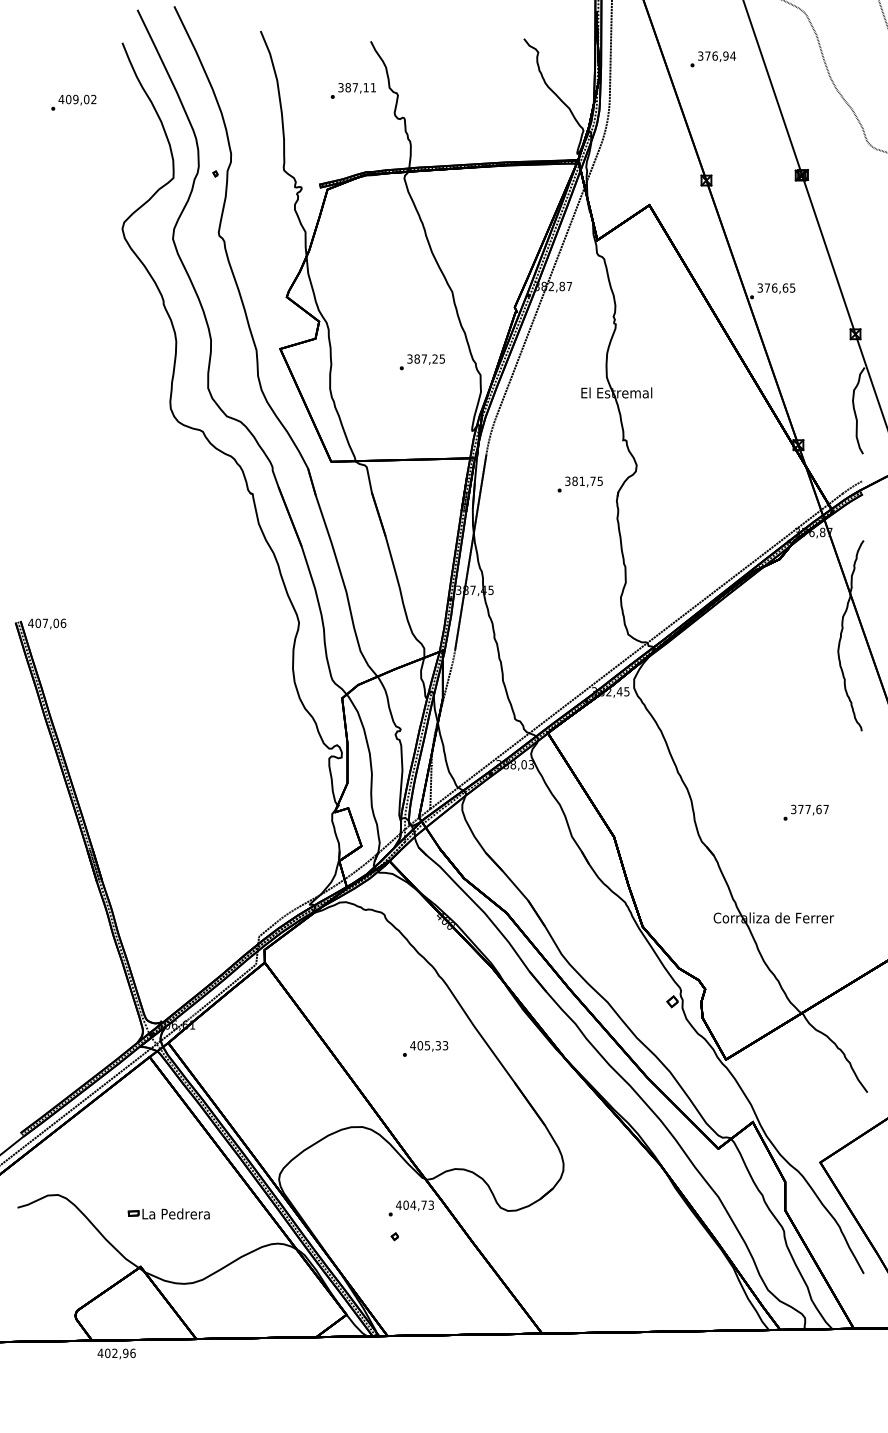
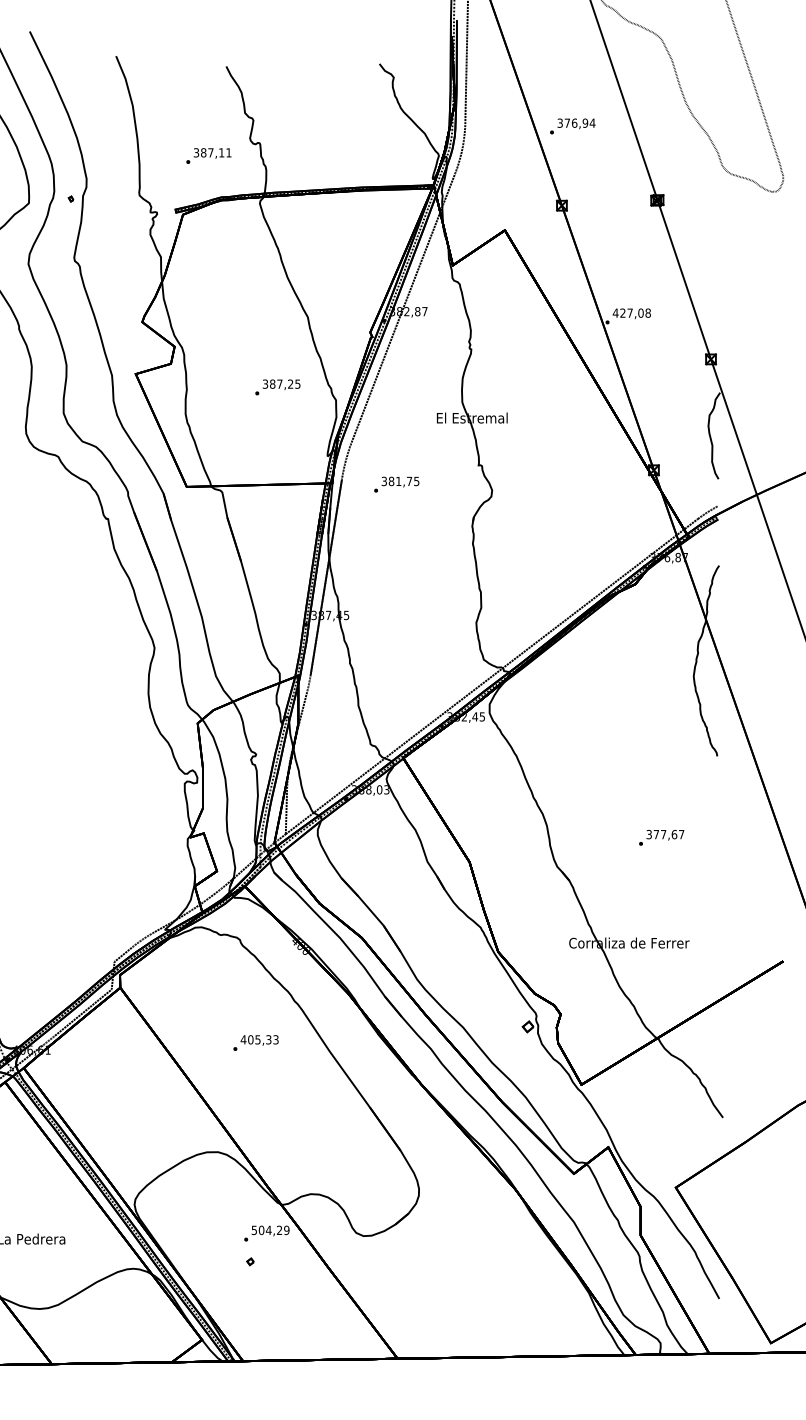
text: (712, 59) -> (571, 126), moved
text: (352, 90) -> (207, 155), moved
text: (776, 287) -> (631, 312), 376,65 -> 427,08
text: (579, 484) -> (395, 484), moved
text: (425, 1048) -> (255, 1042), moved
text: (415, 1204) -> (270, 1229), 404,73 -> 504,29

